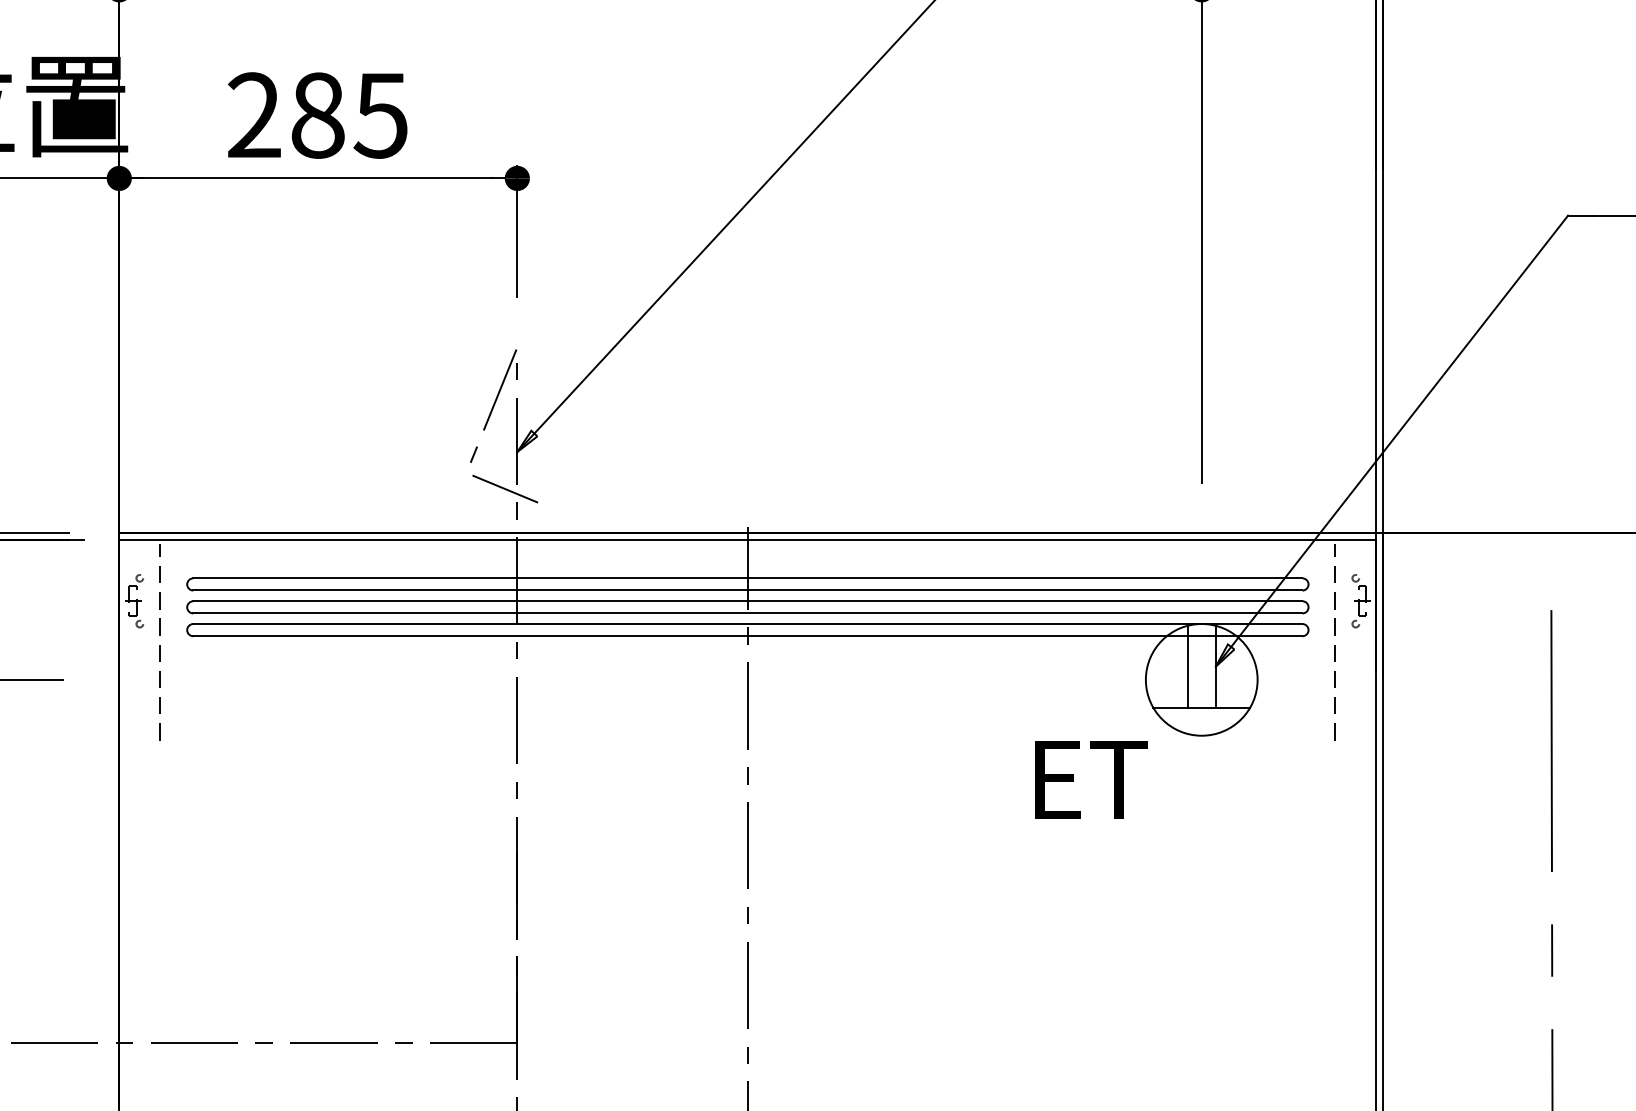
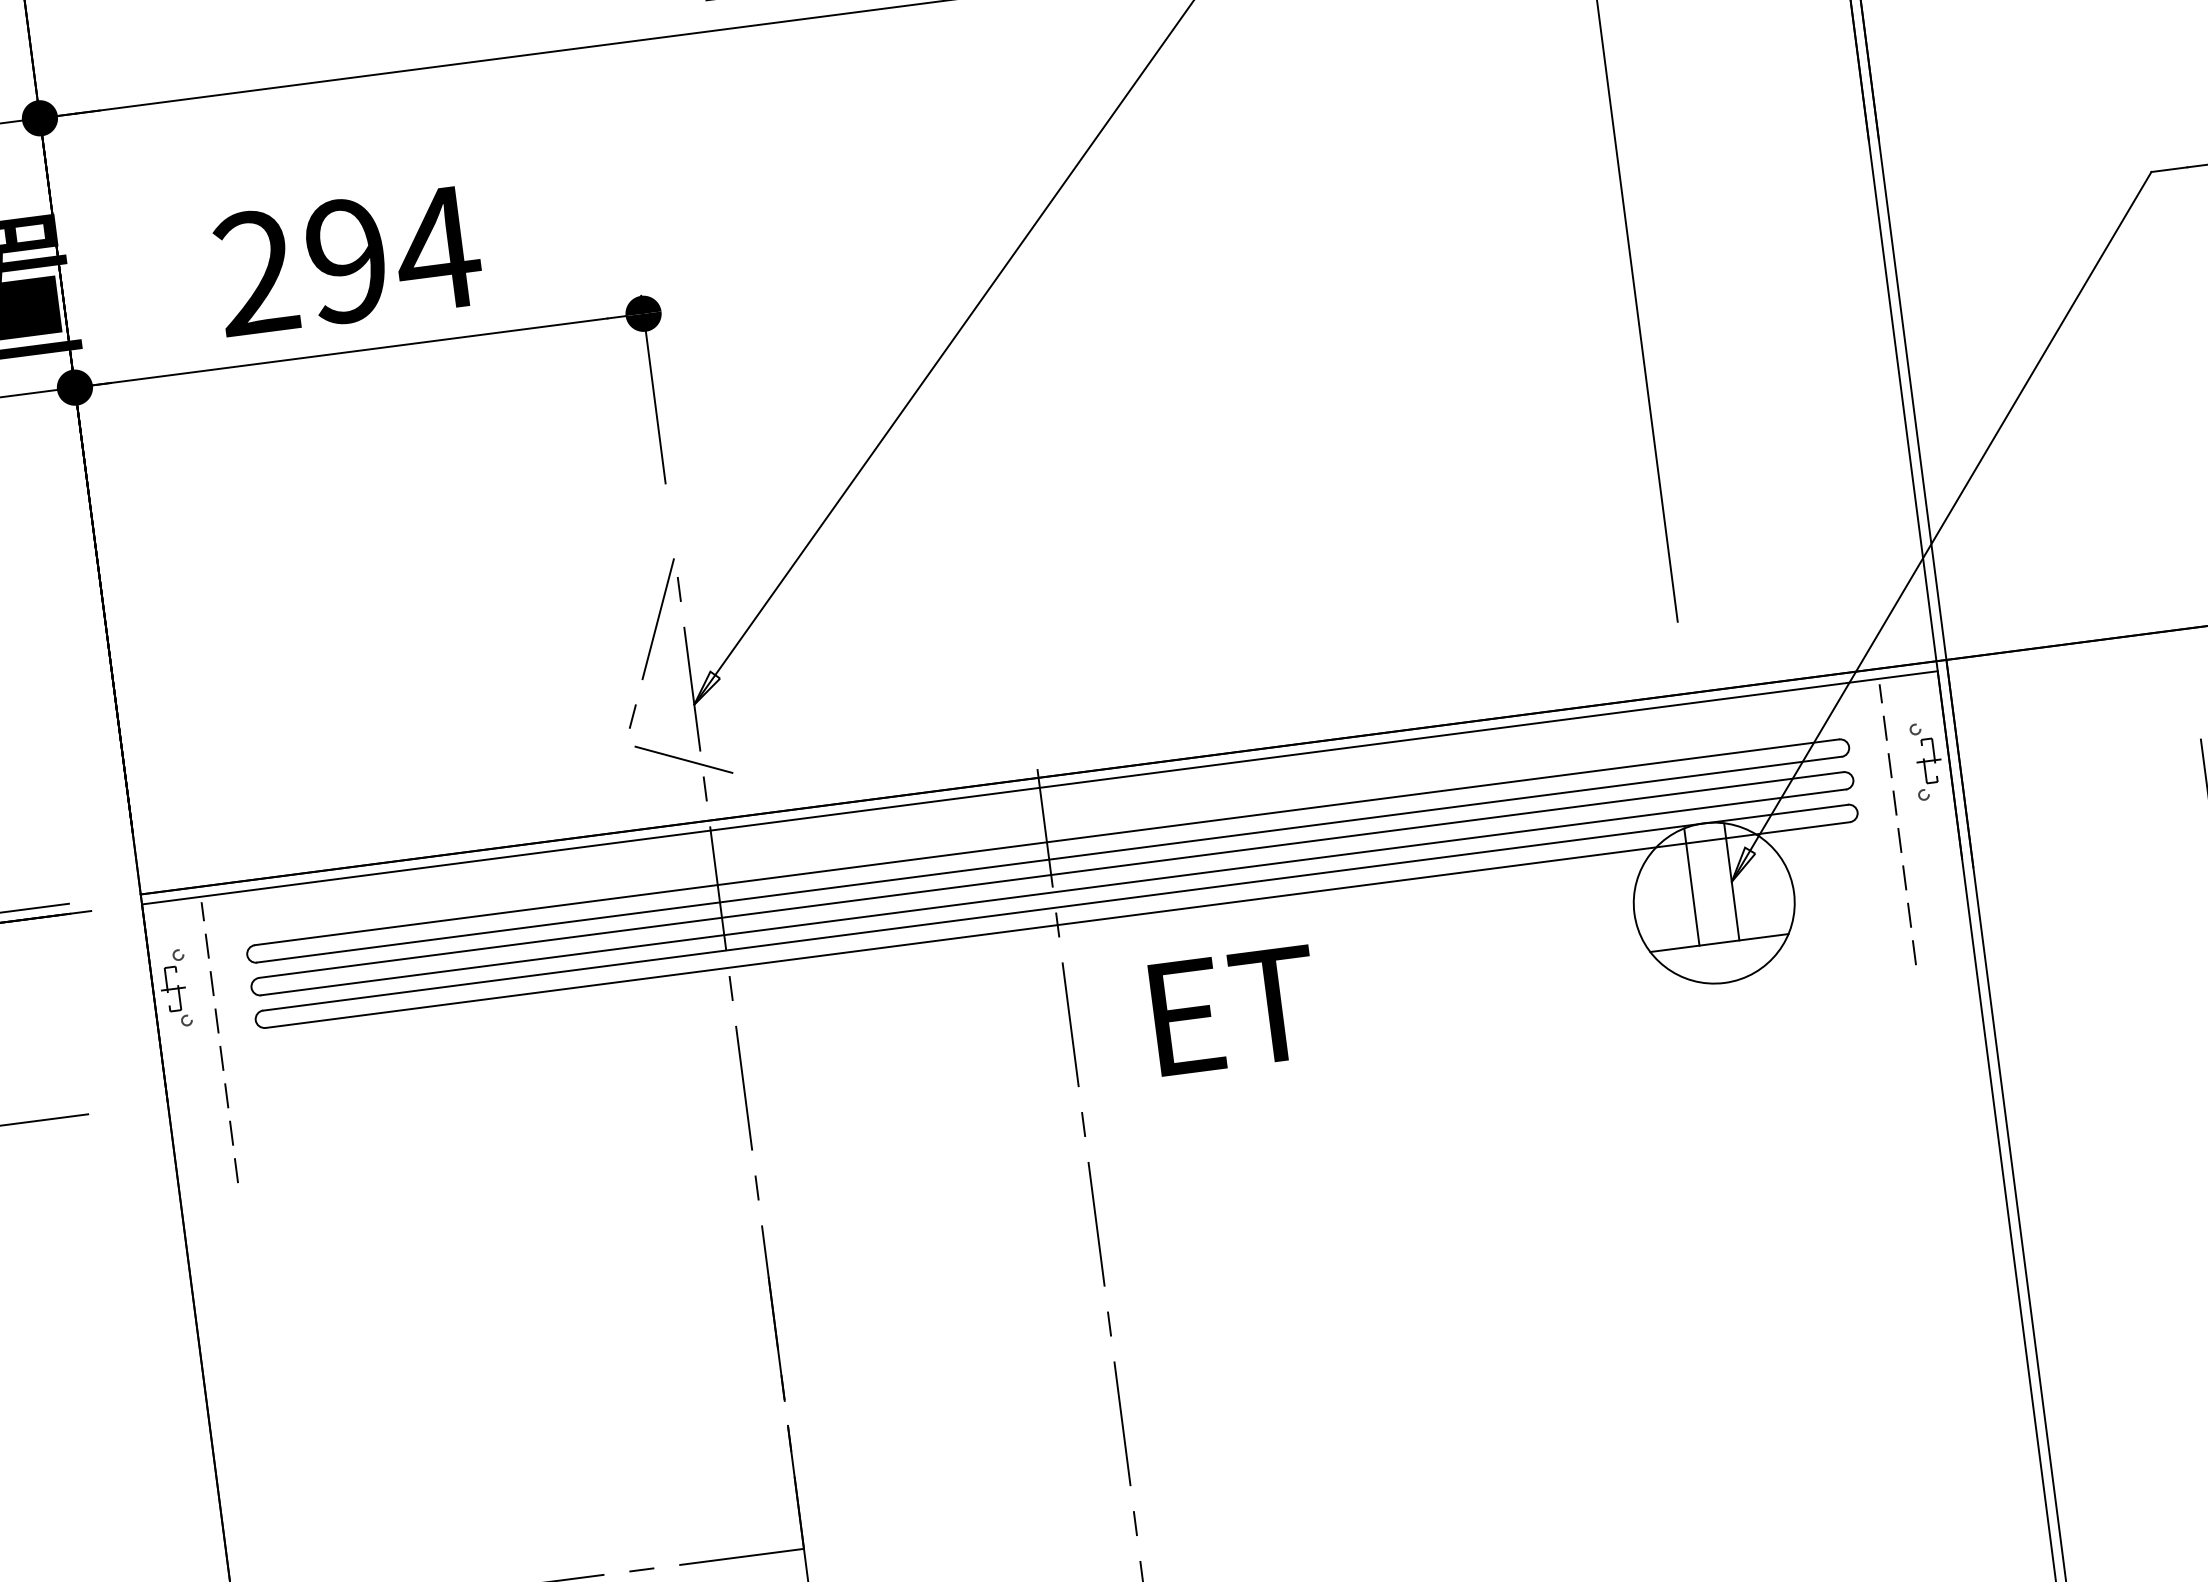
text: (350, 115) -> (393, 254), 285 -> 294
text: (1091, 779) -> (1235, 1009), moved

